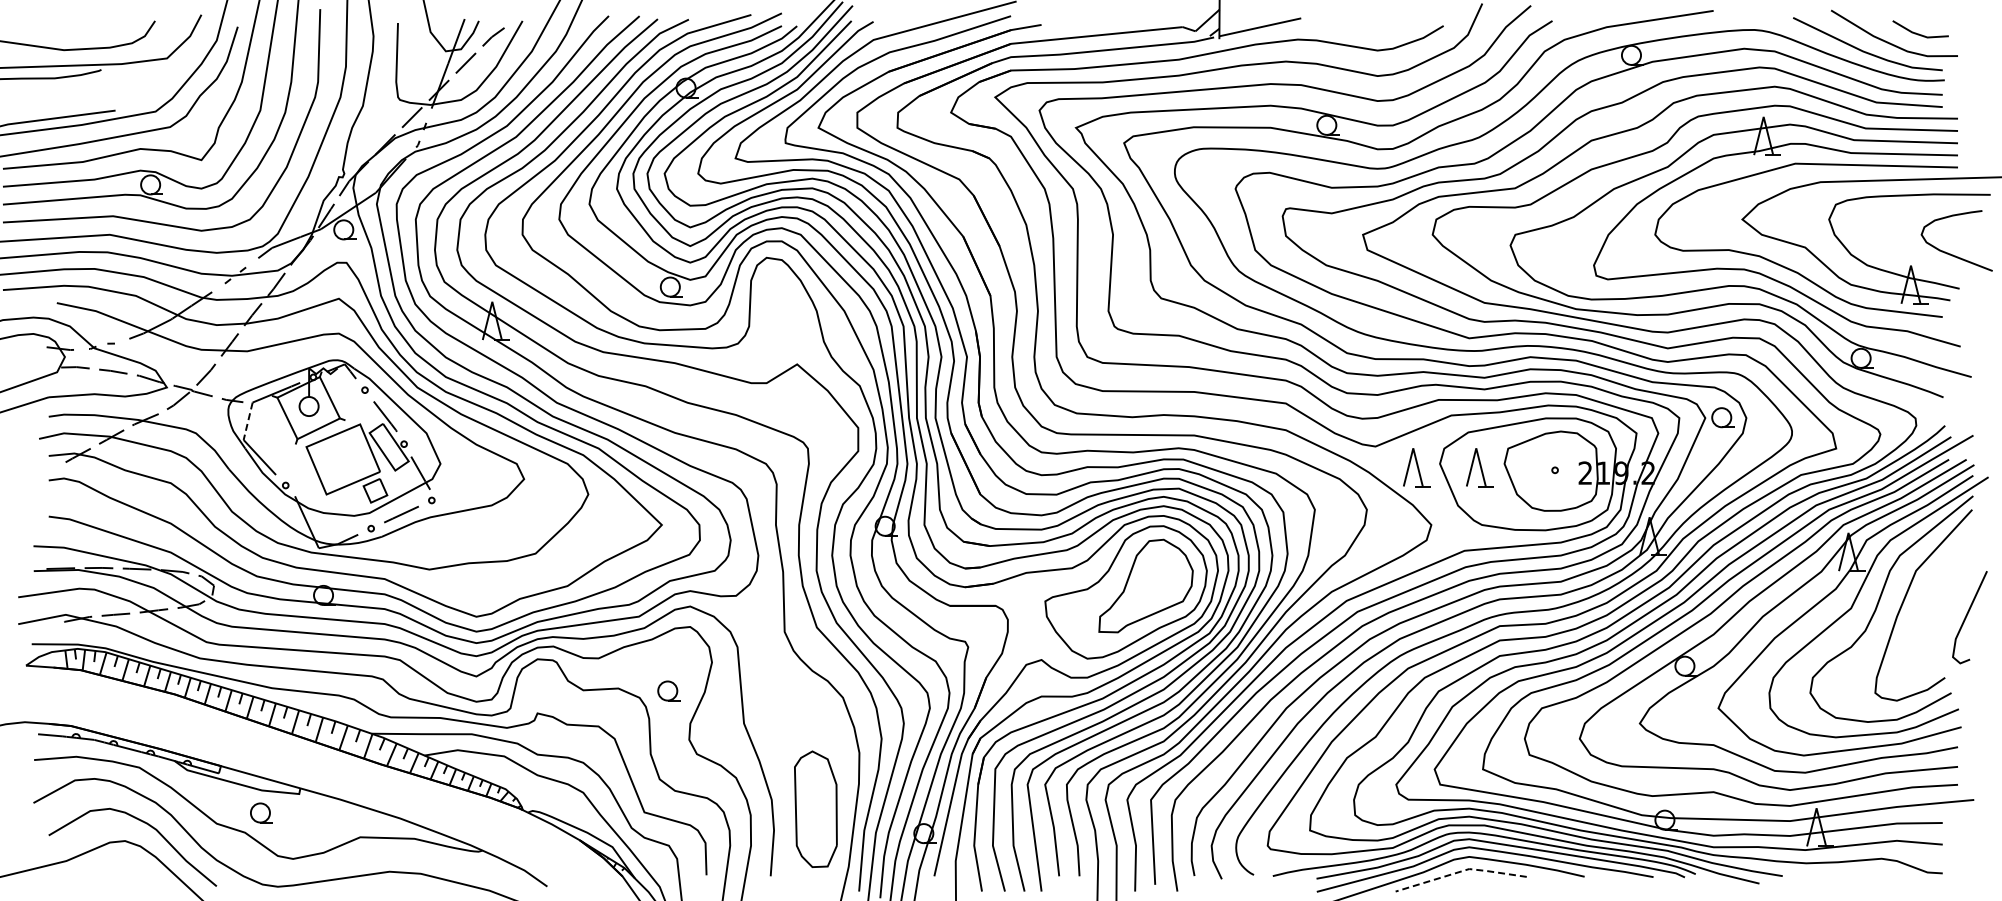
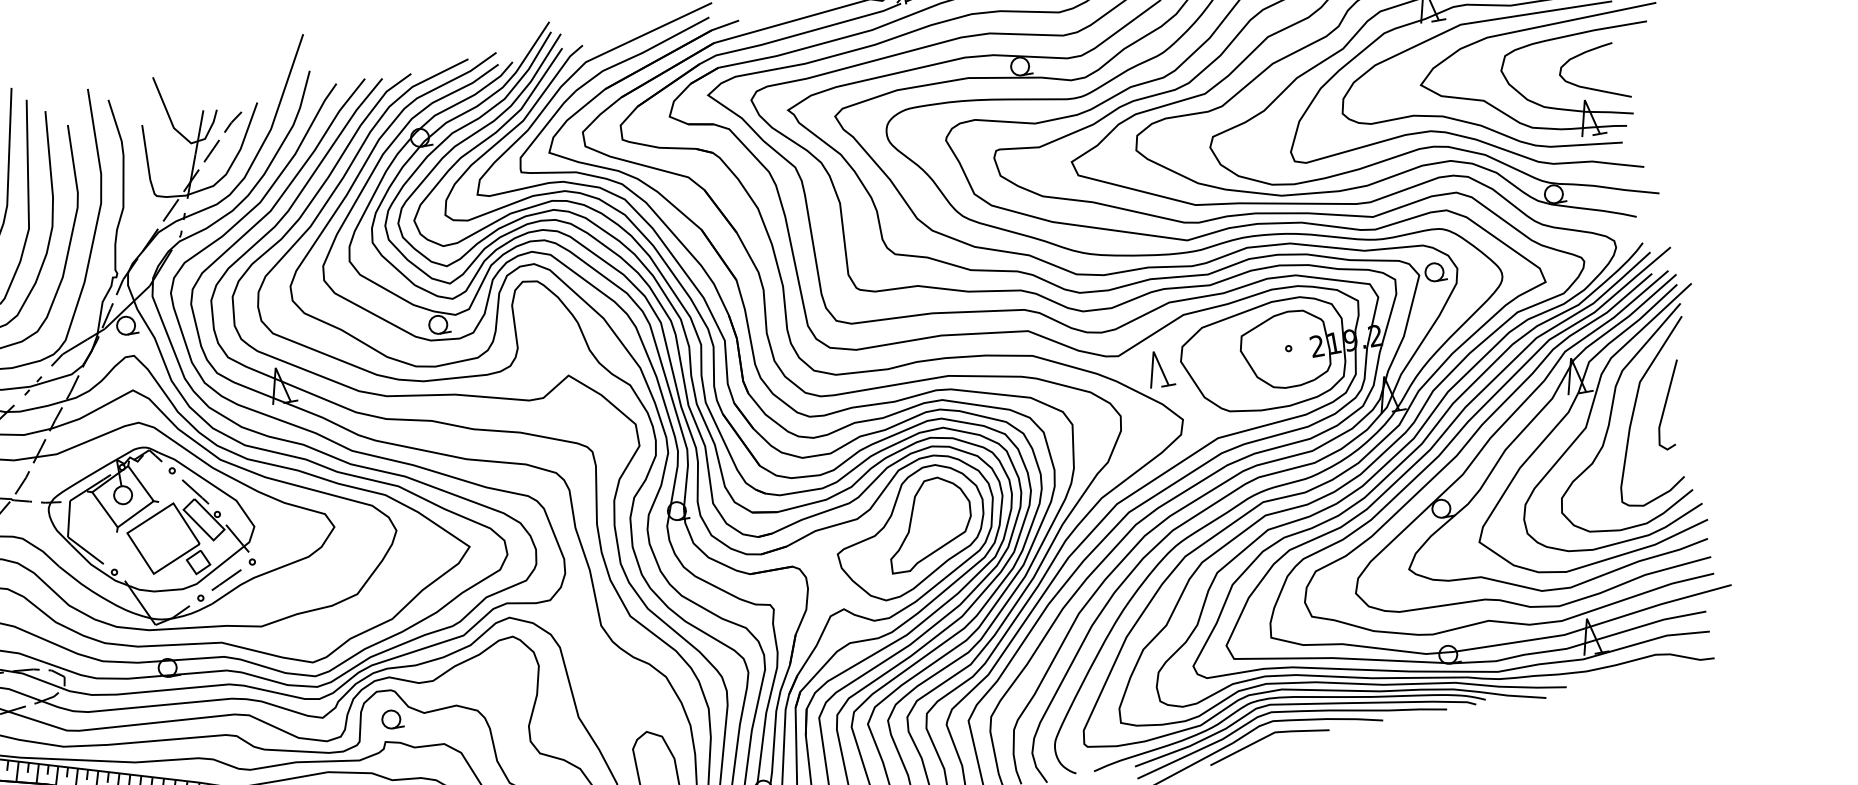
curve: (1950, 253) -> (1589, 87), moved
line: (248, 421) -> (69, 519), dashed -> solid
part: (1479, 467) -> (1218, 358), removed
line: (1967, 616) -> (1666, 404), moved
part: (668, 690) -> (391, 718), moved
line: (1461, 871) -> (1268, 735), dashed -> solid

